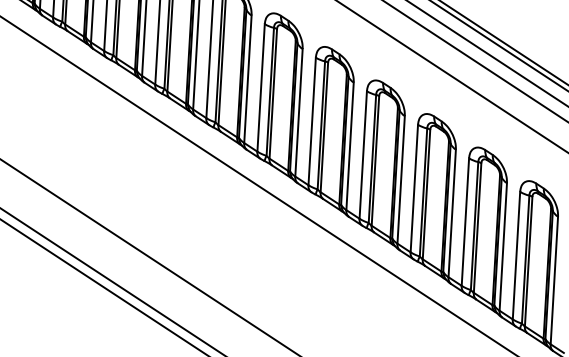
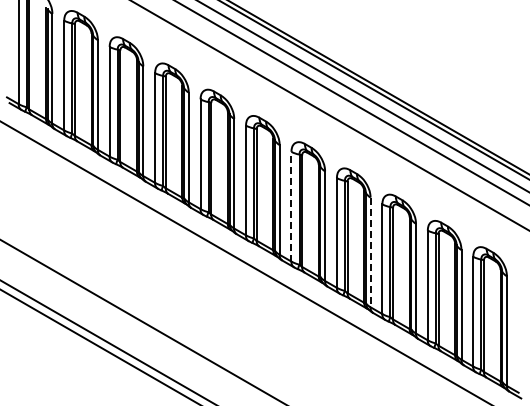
line: (312, 121) -> (291, 206), solid -> dashed
line: (401, 179) -> (370, 252), solid -> dashed

